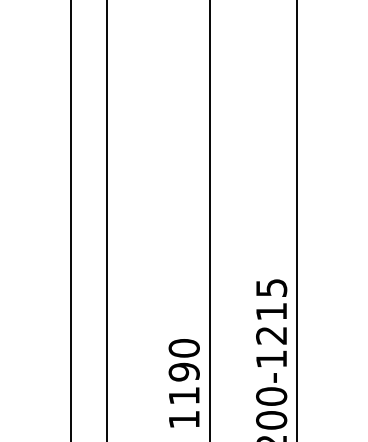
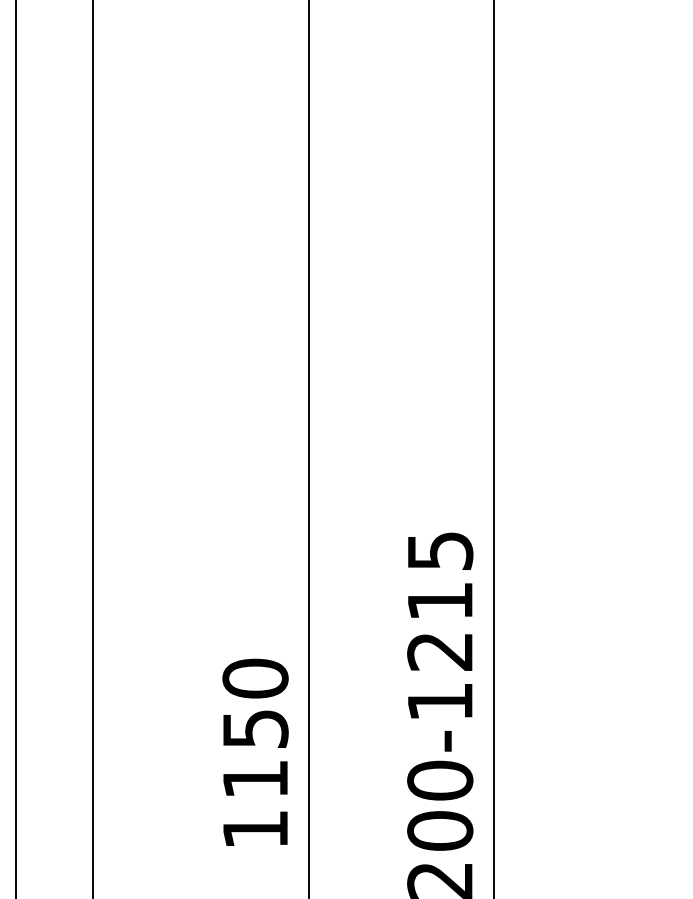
text: (183, 371) -> (253, 727), 1190 -> 1150

